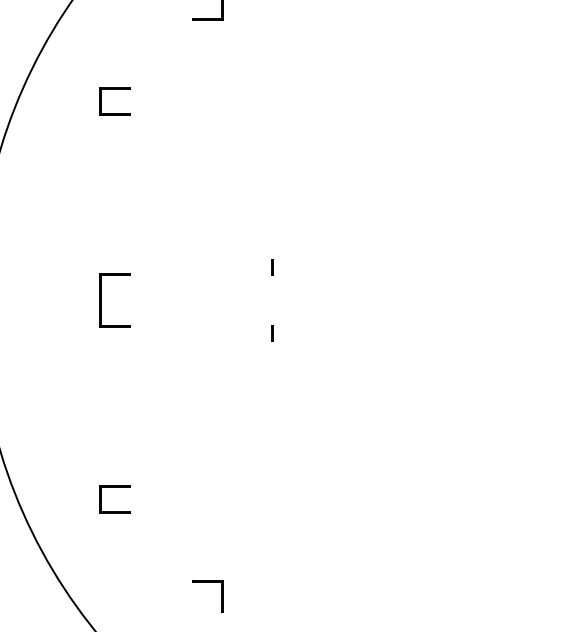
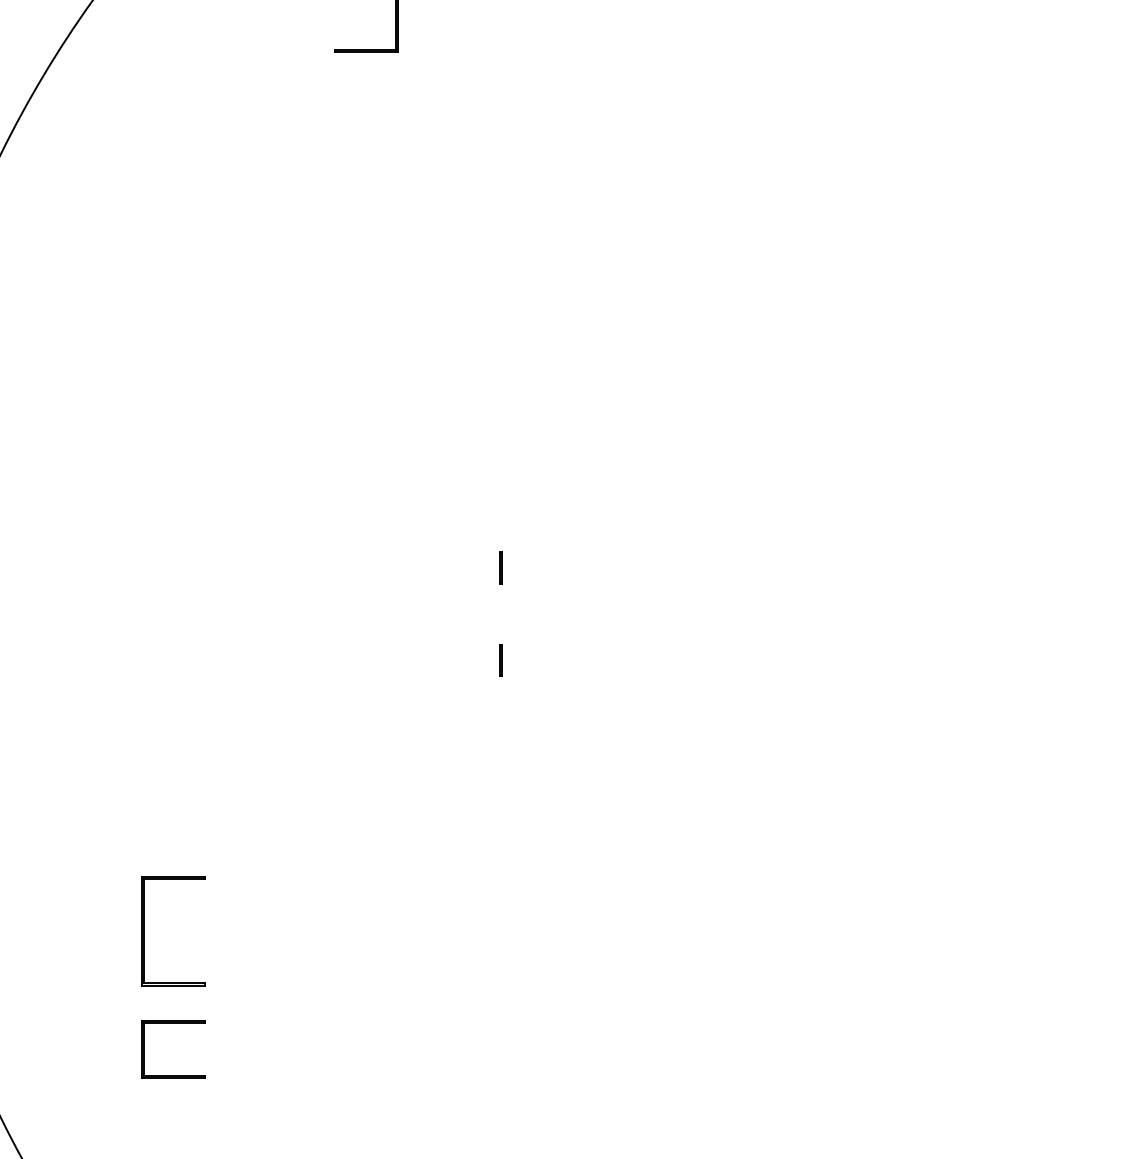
part: (114, 89) -> (172, 197), removed
part: (101, 300) -> (145, 931), moved
line: (272, 333) -> (500, 660), moved

